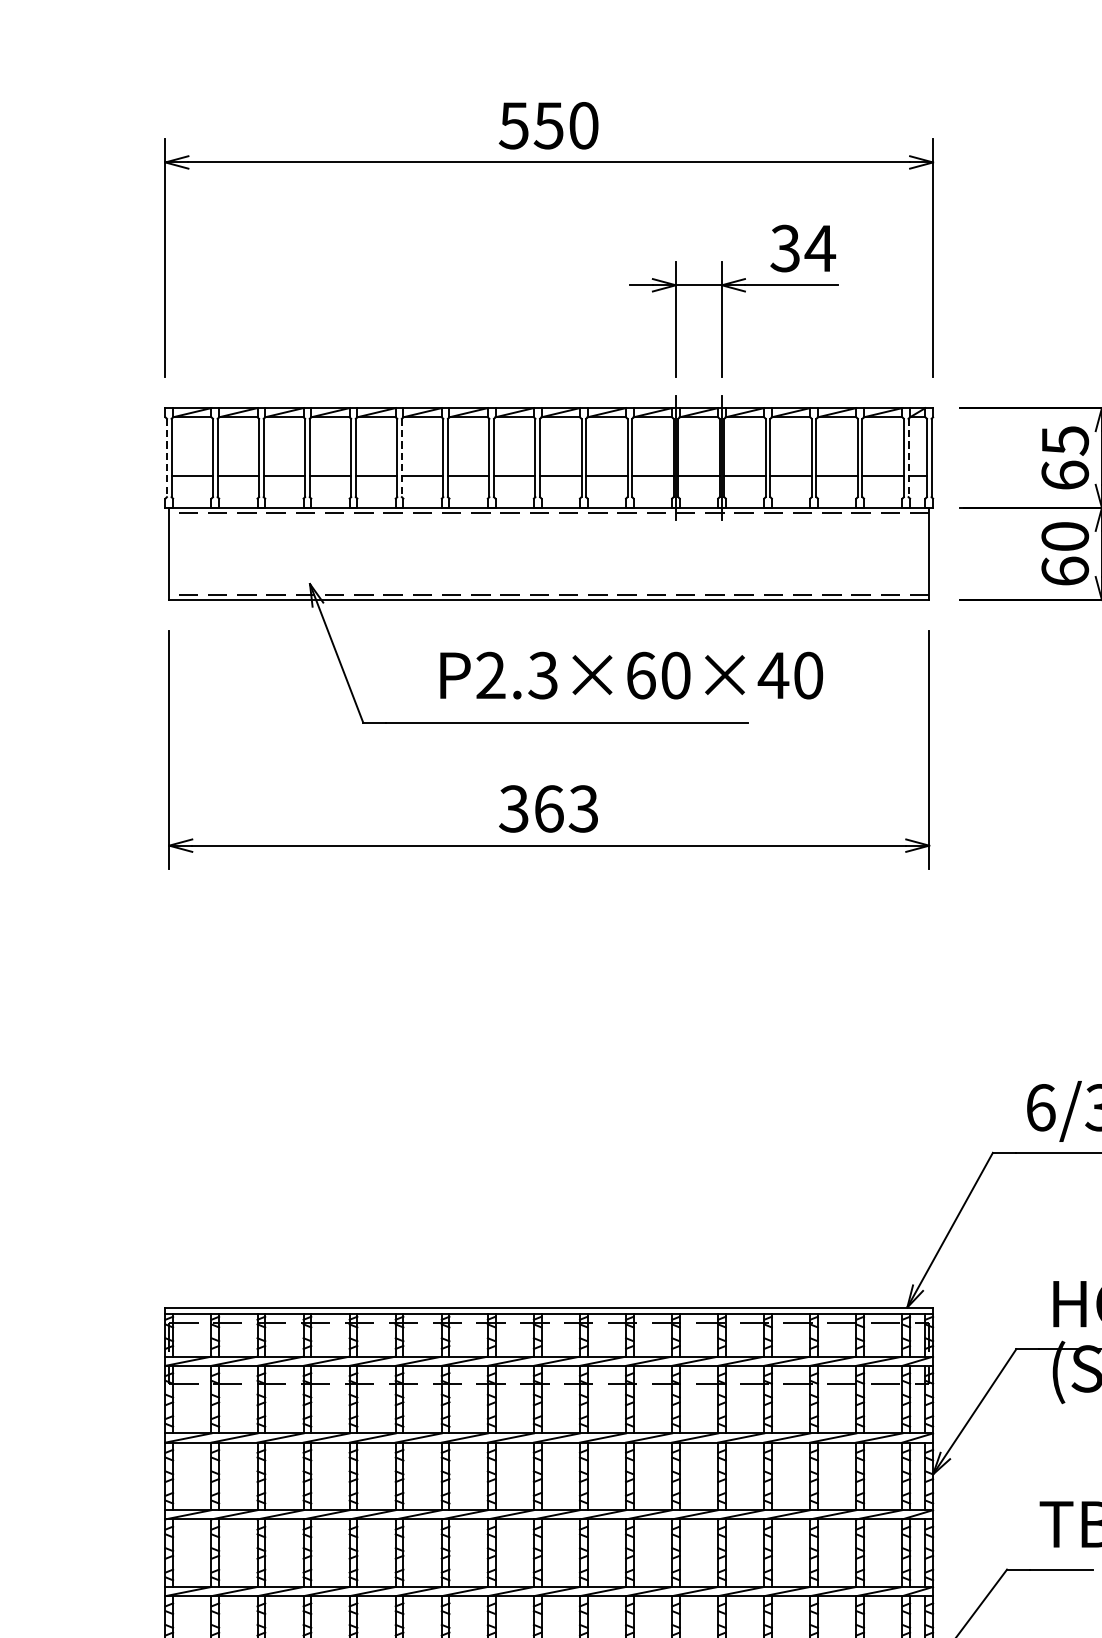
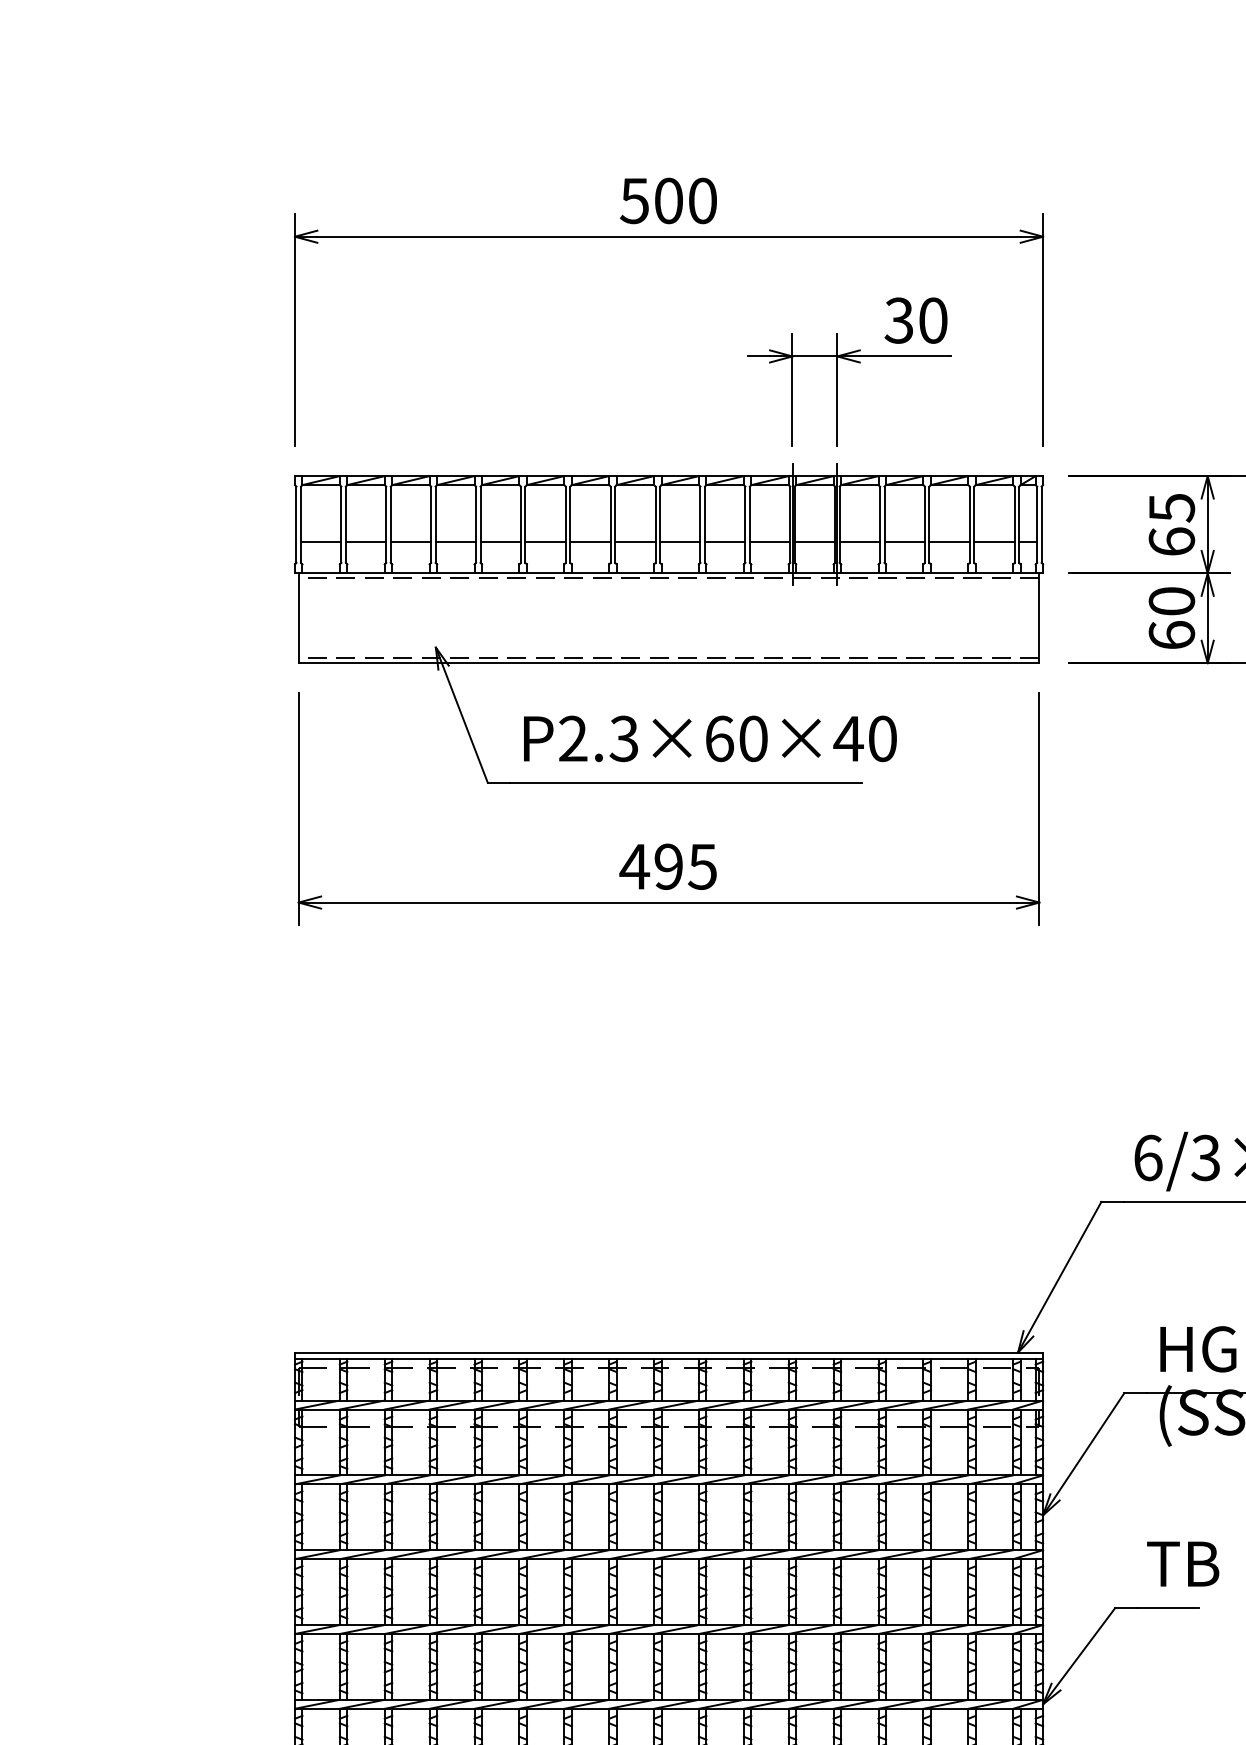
text: (548, 125) -> (668, 200), 550 -> 500
text: (819, 248) -> (932, 320), 34 -> 30
line: (166, 458) -> (296, 525), dashed -> solid
line: (401, 458) -> (525, 525), dashed -> solid
line: (908, 458) -> (1019, 525), dashed -> solid
text: (631, 675) -> (710, 738), moved
text: (547, 808) -> (667, 866), 363 -> 495

